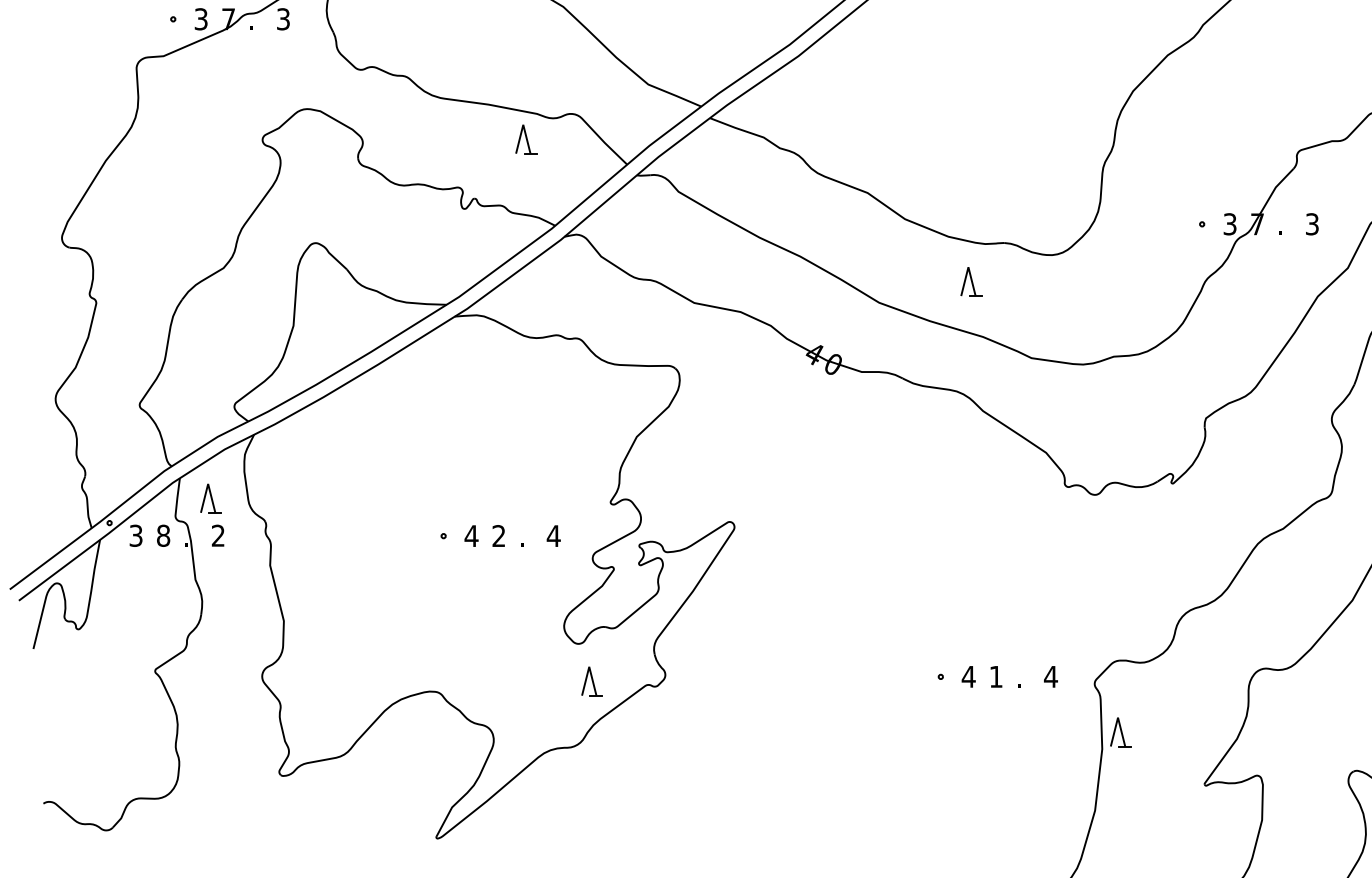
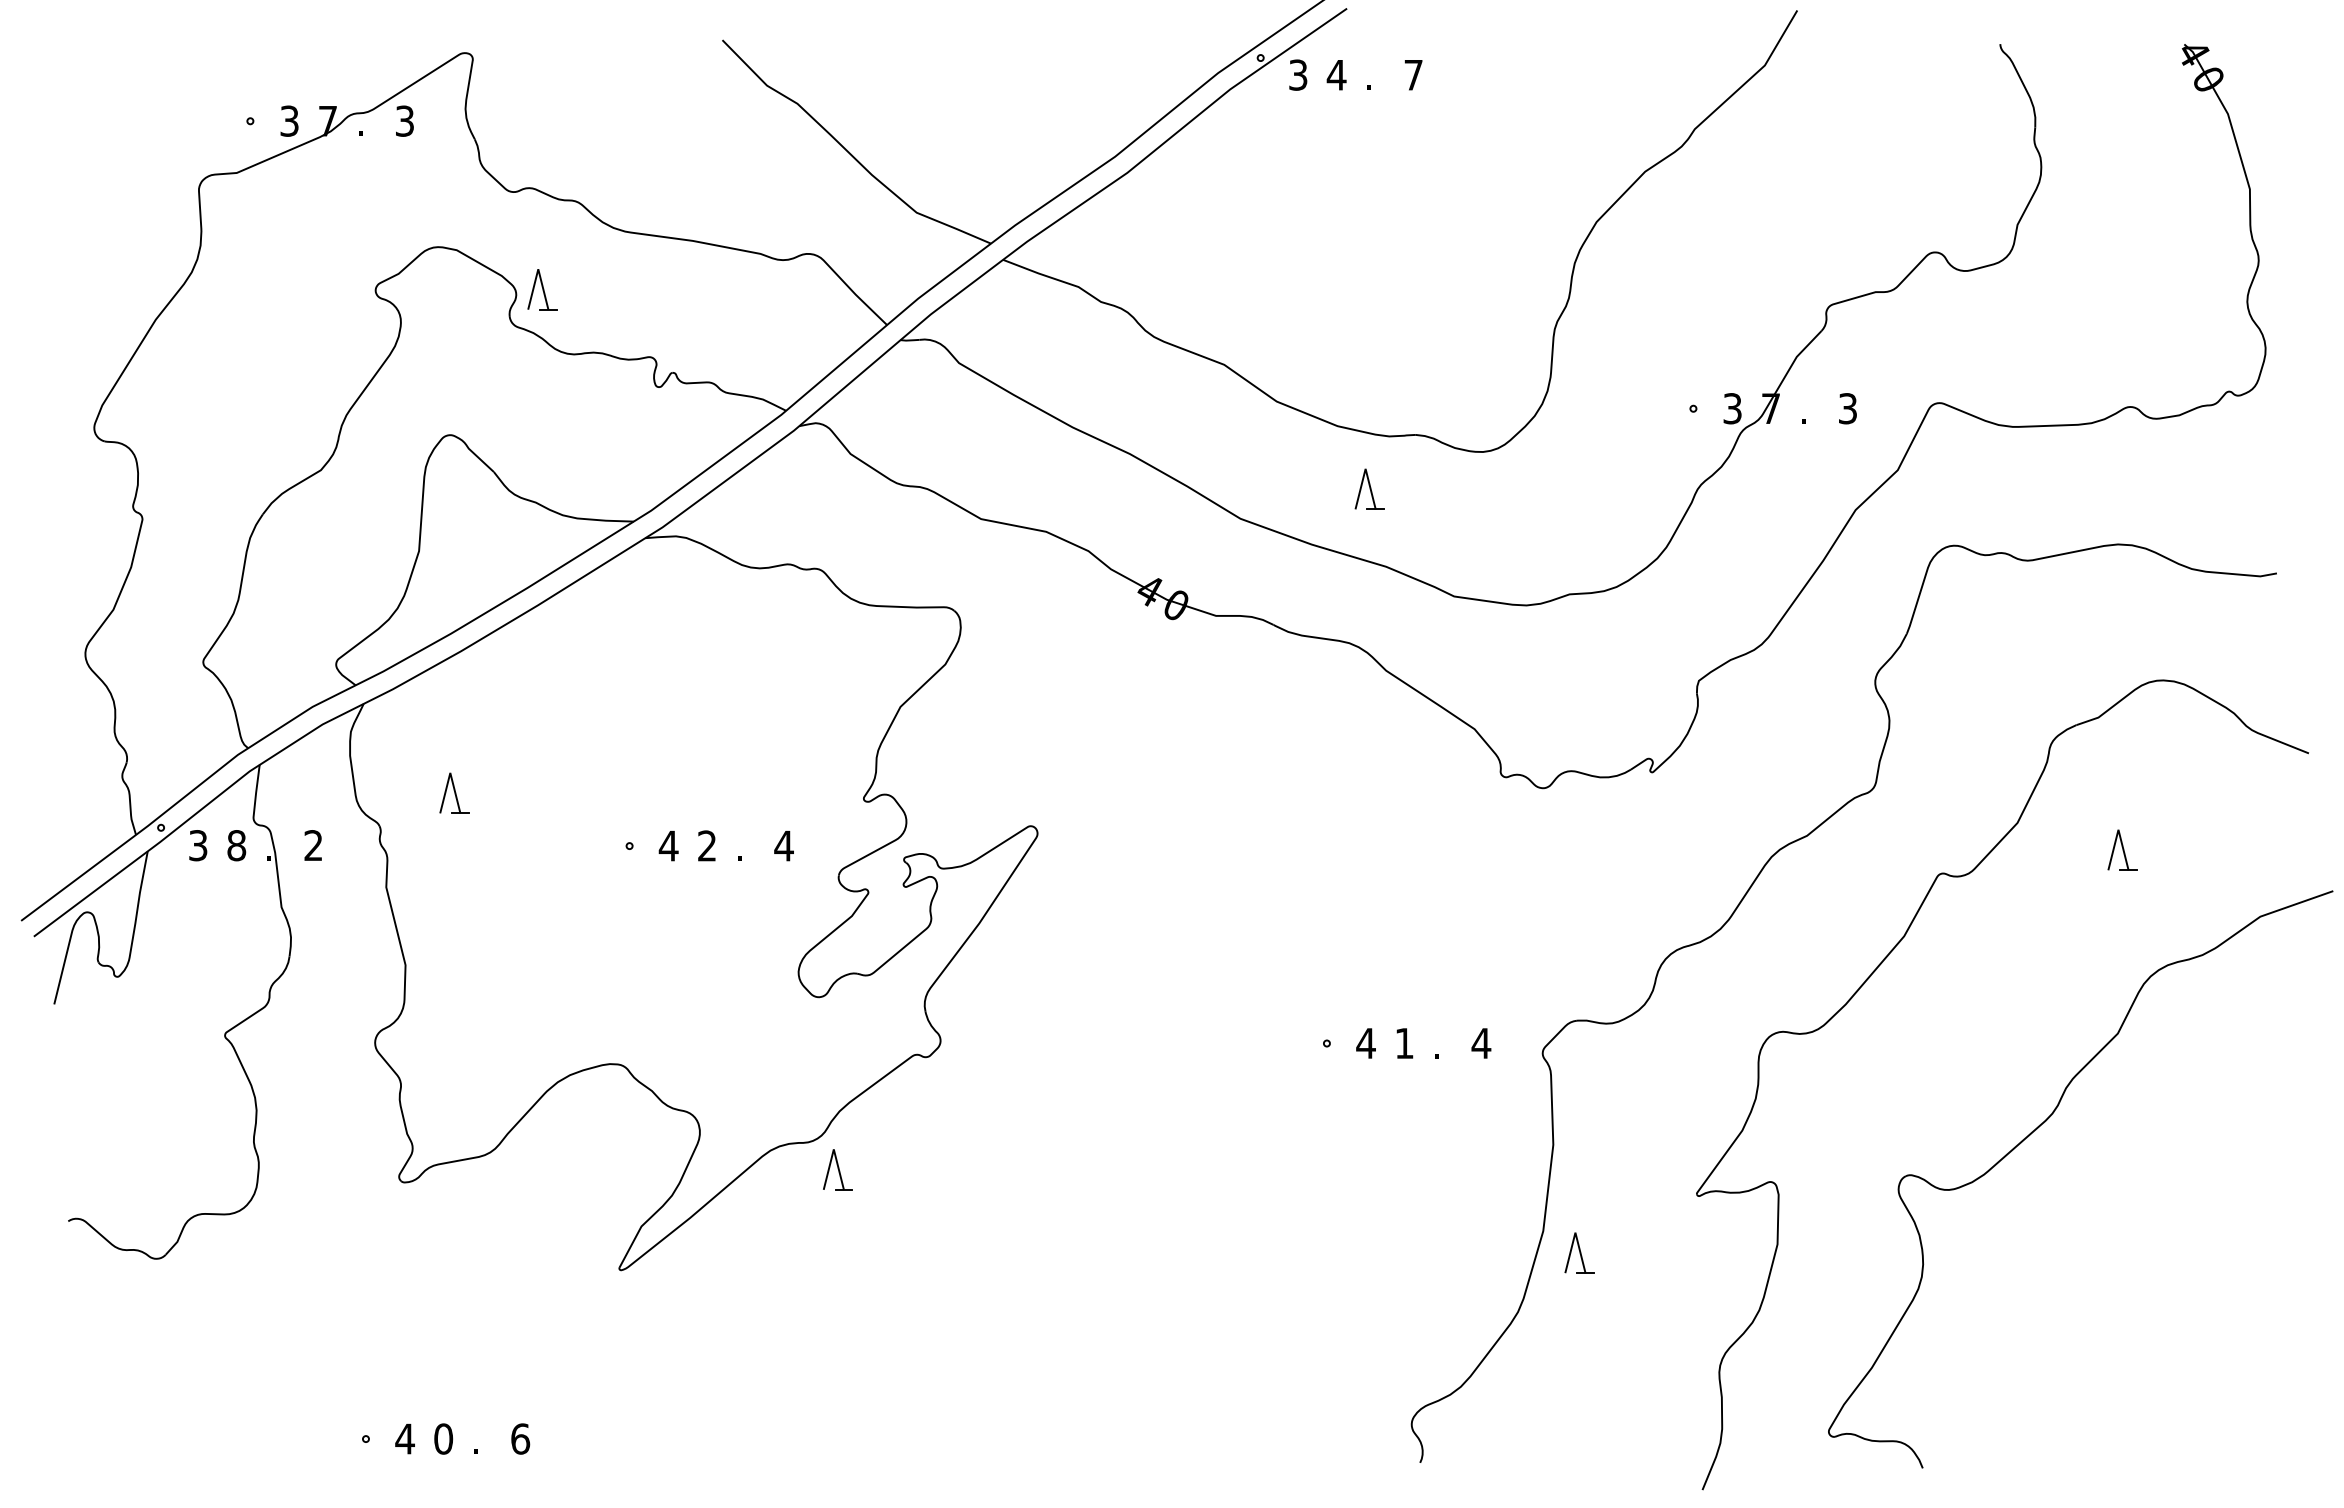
part: (526, 139) -> (542, 289), moved
part: (211, 497) -> (454, 792), moved
part: (591, 681) -> (837, 1169), moved
part: (1120, 731) -> (1579, 1252), moved

